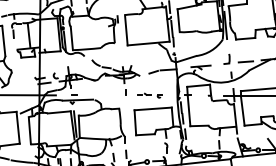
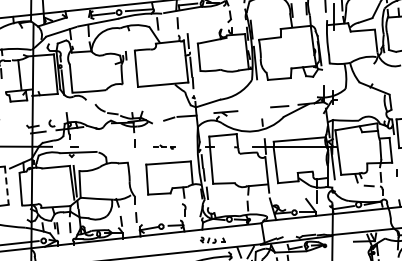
part: (227, 59) -> (257, 103), removed
part: (149, 95) -> (164, 146), size x0.7
line: (17, 128) -> (6, 186), solid -> dashed

